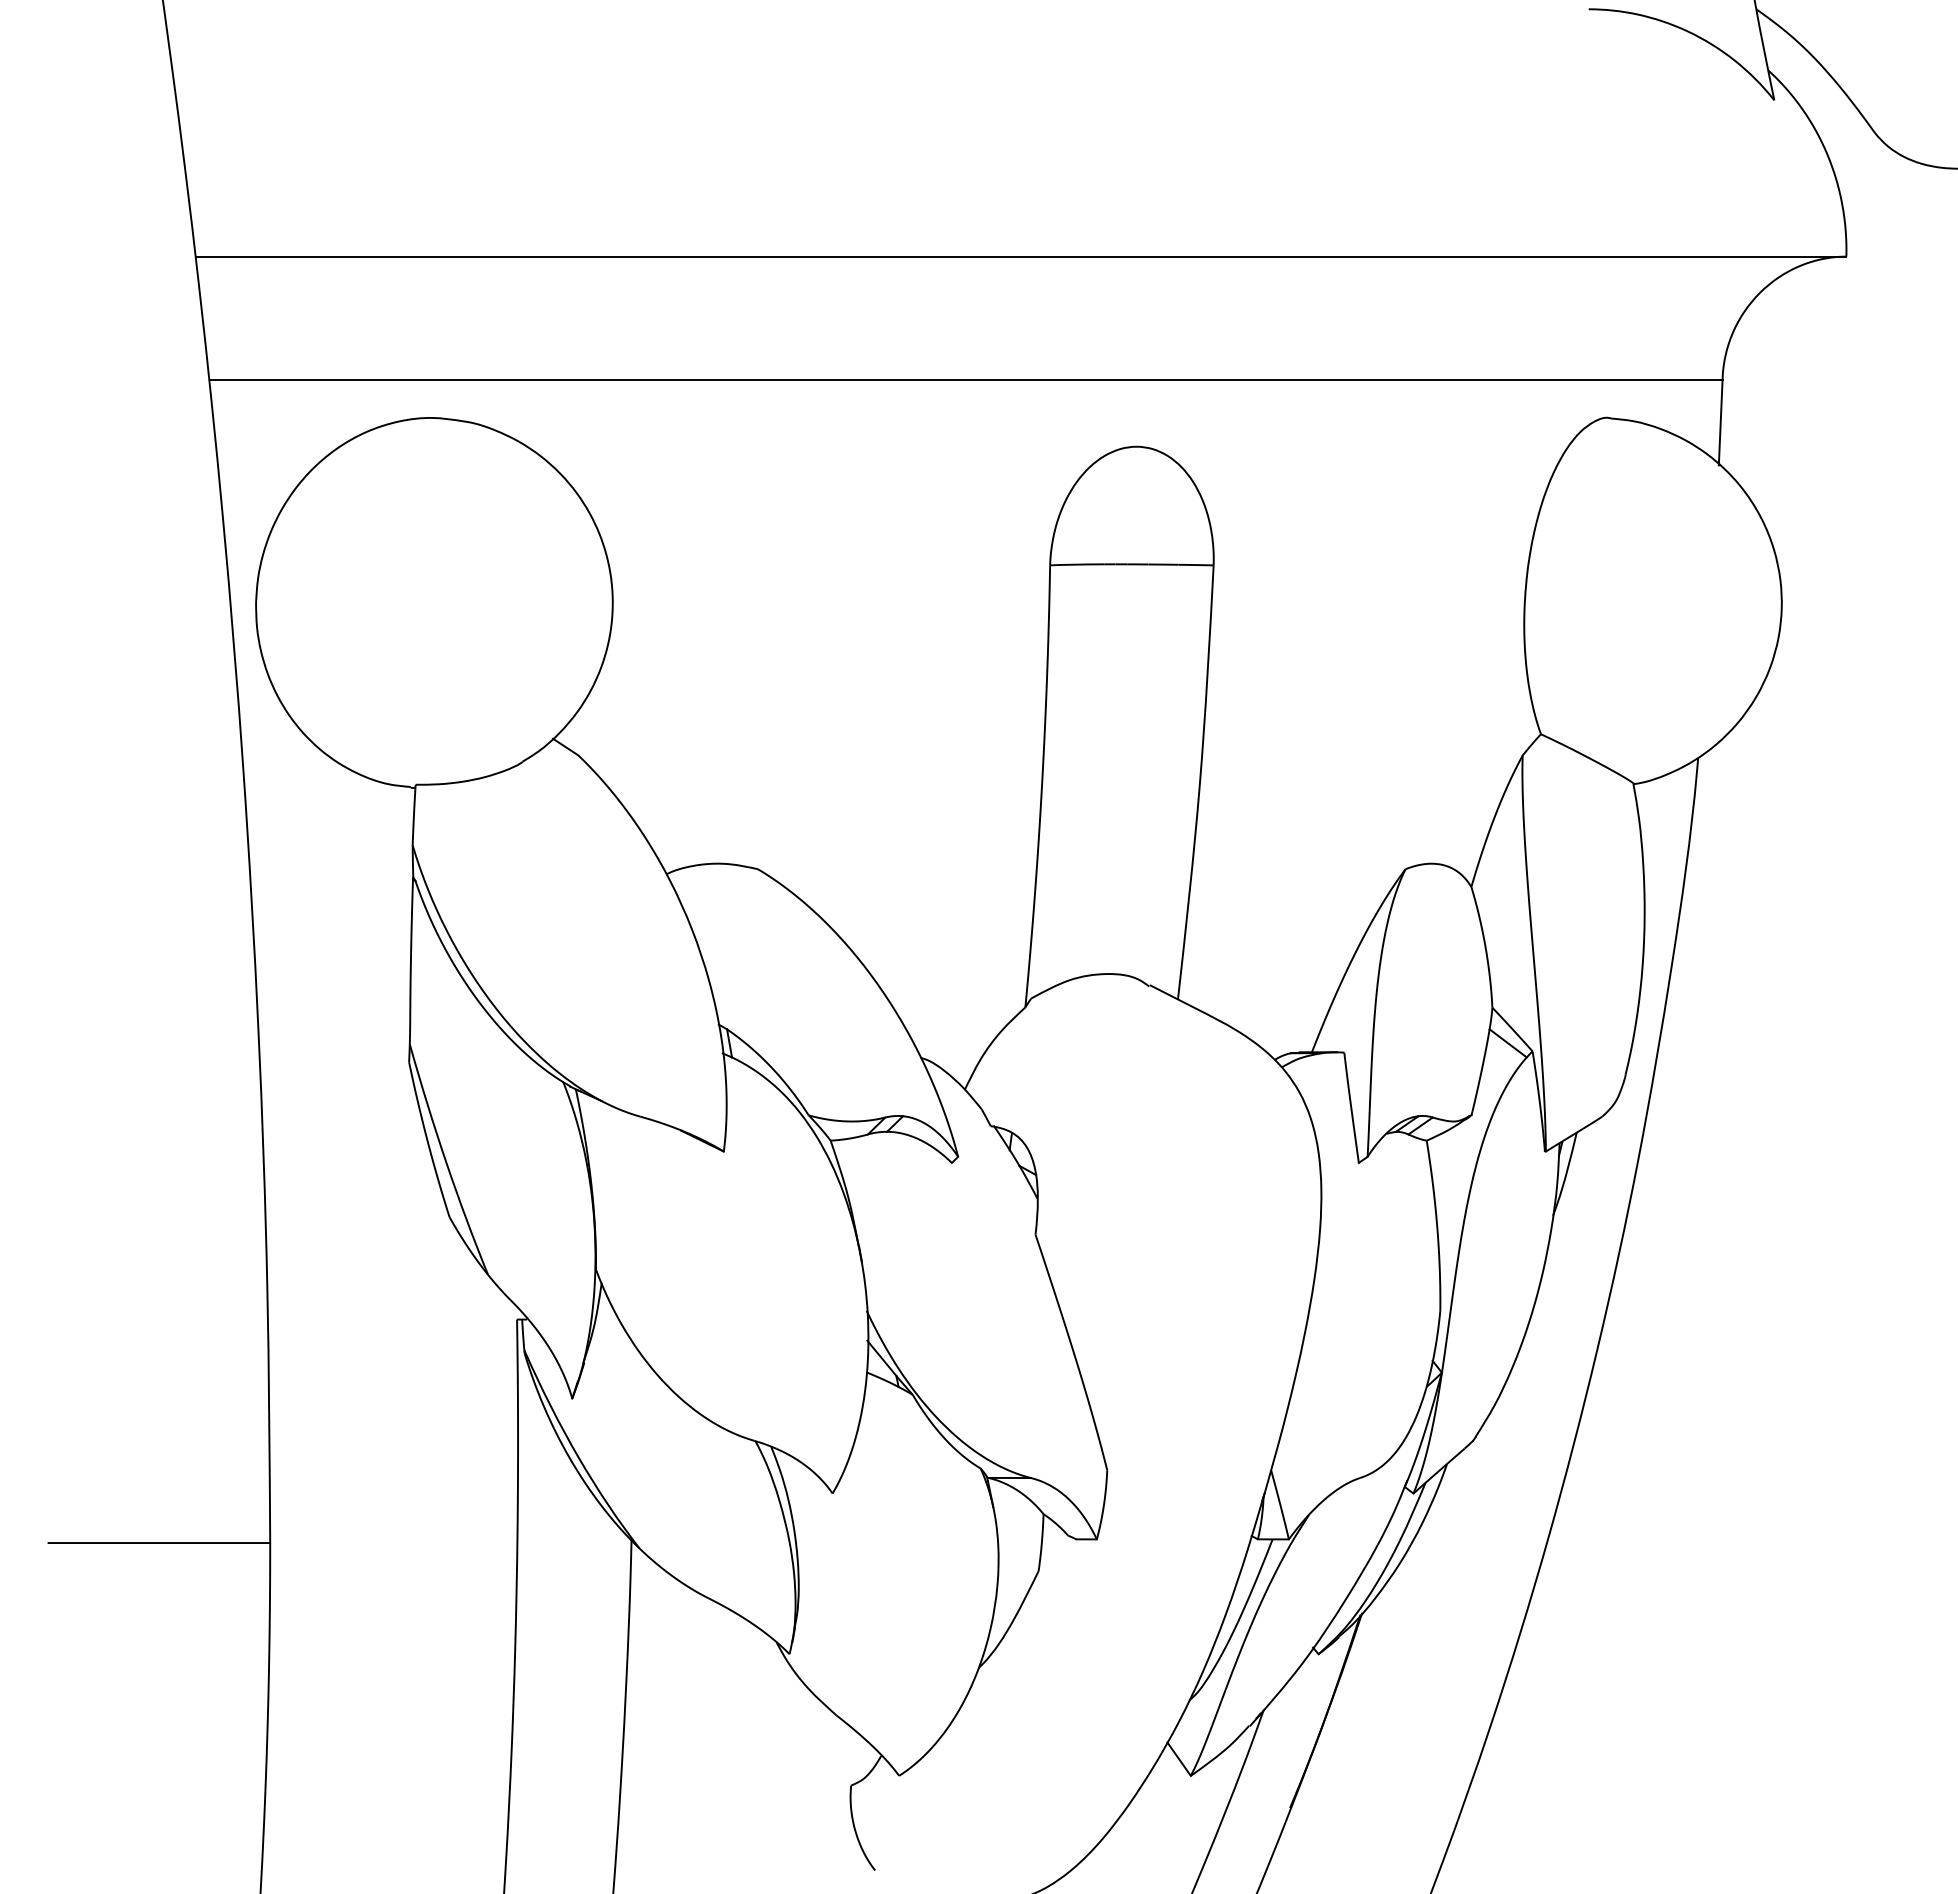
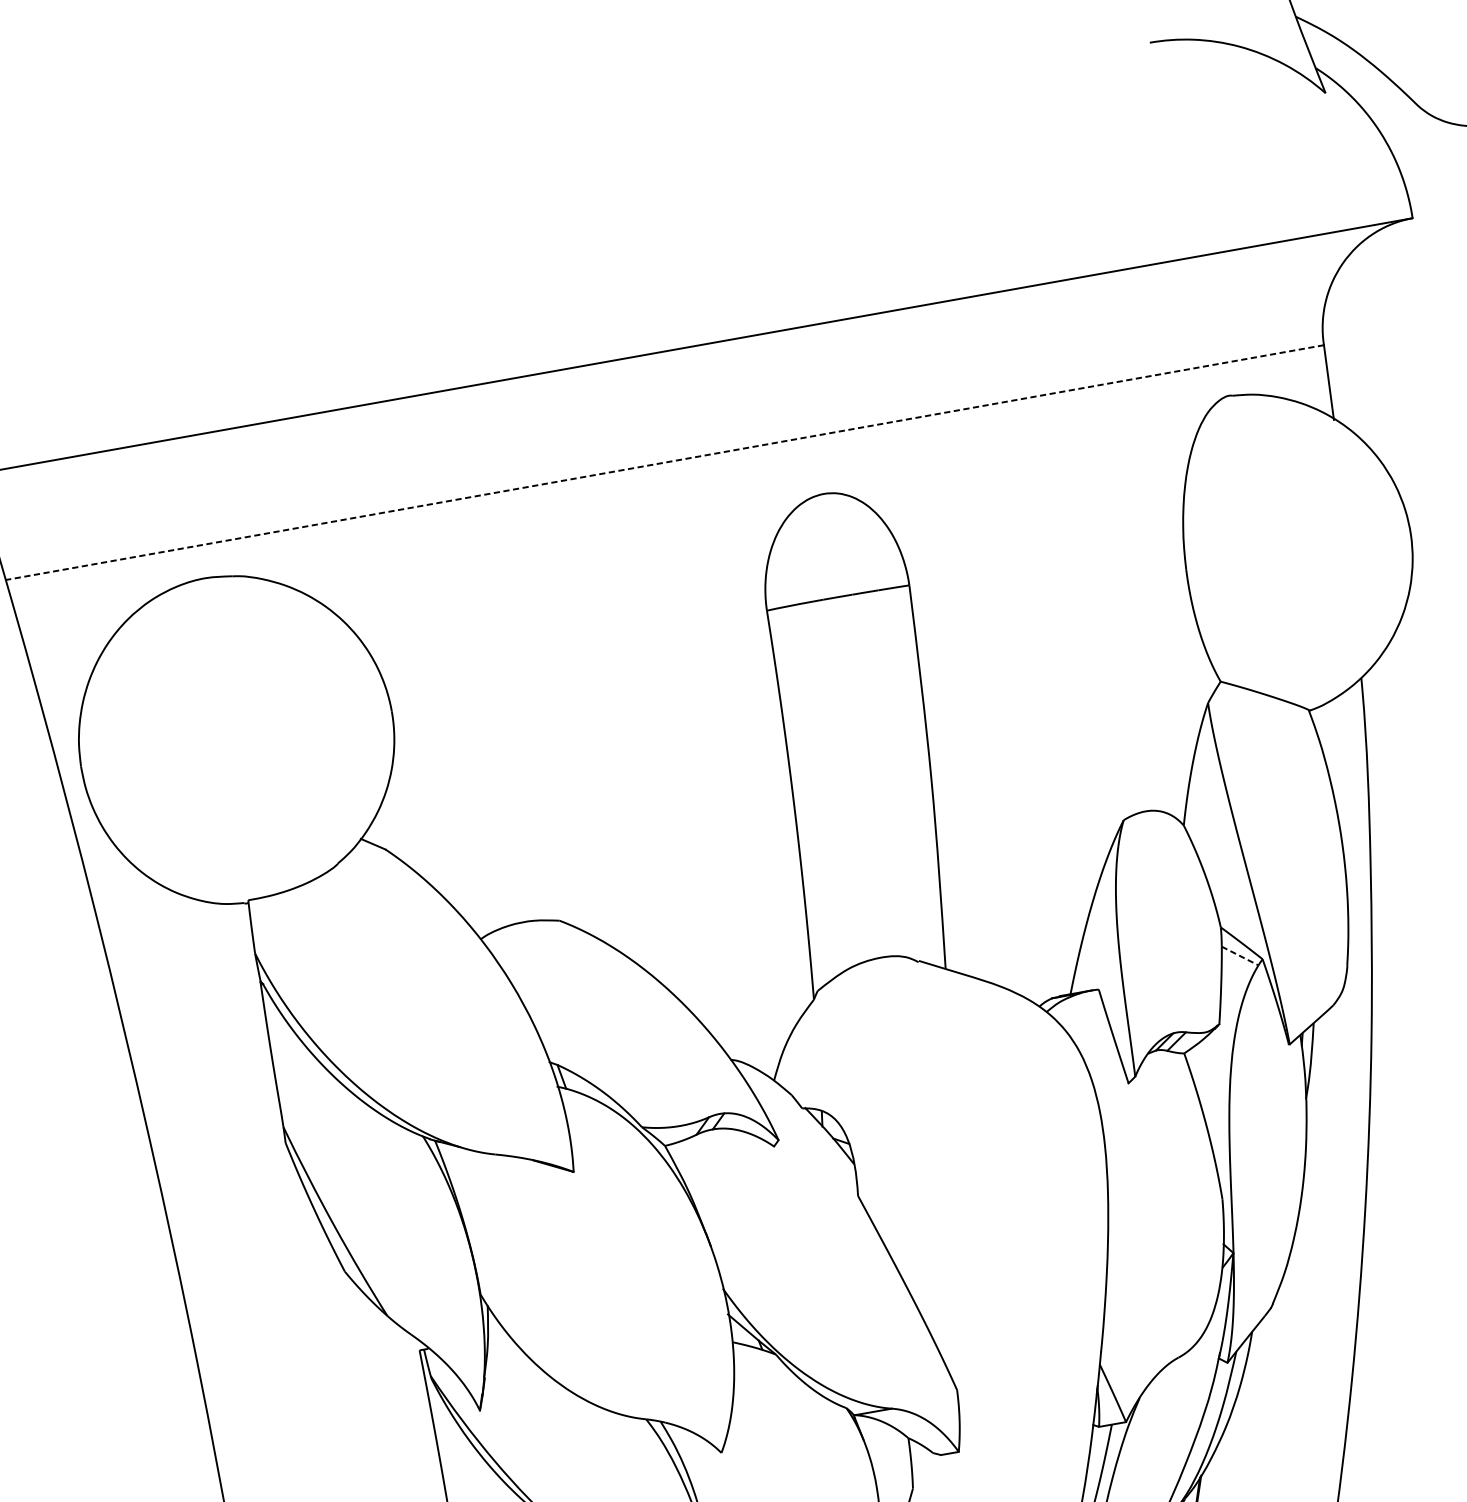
line: (966, 380) -> (665, 462), solid -> dashed
line: (1508, 1043) -> (1240, 956), solid -> dashed

